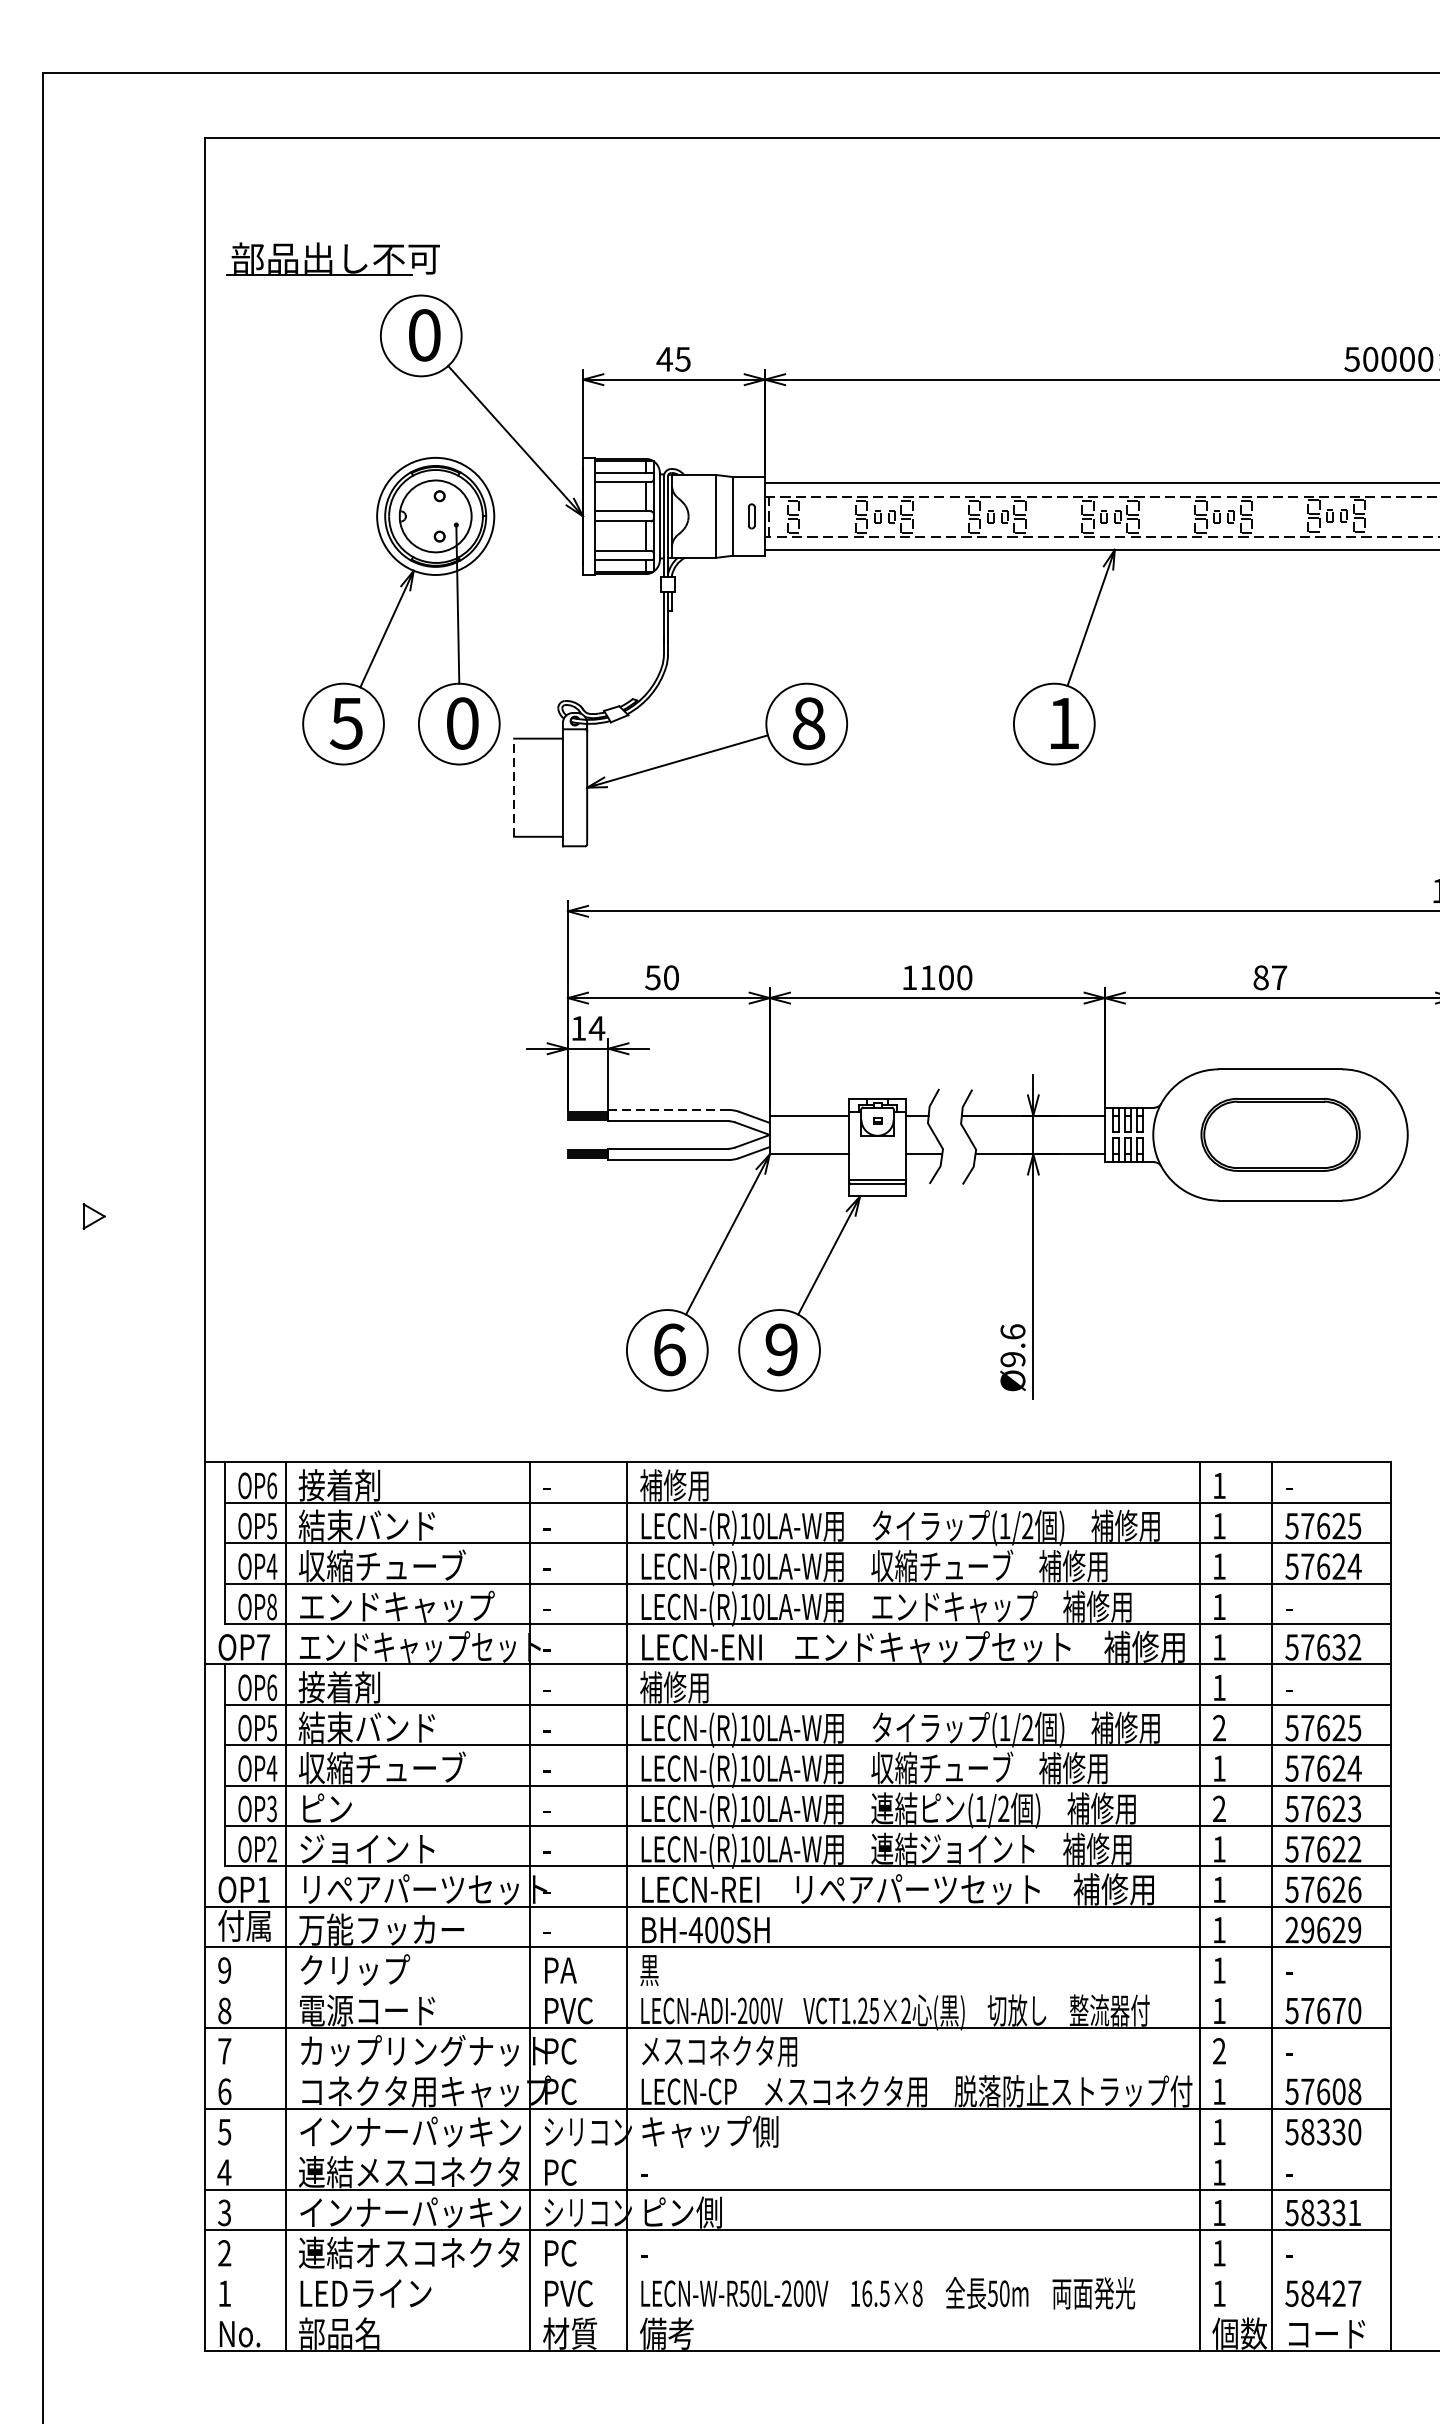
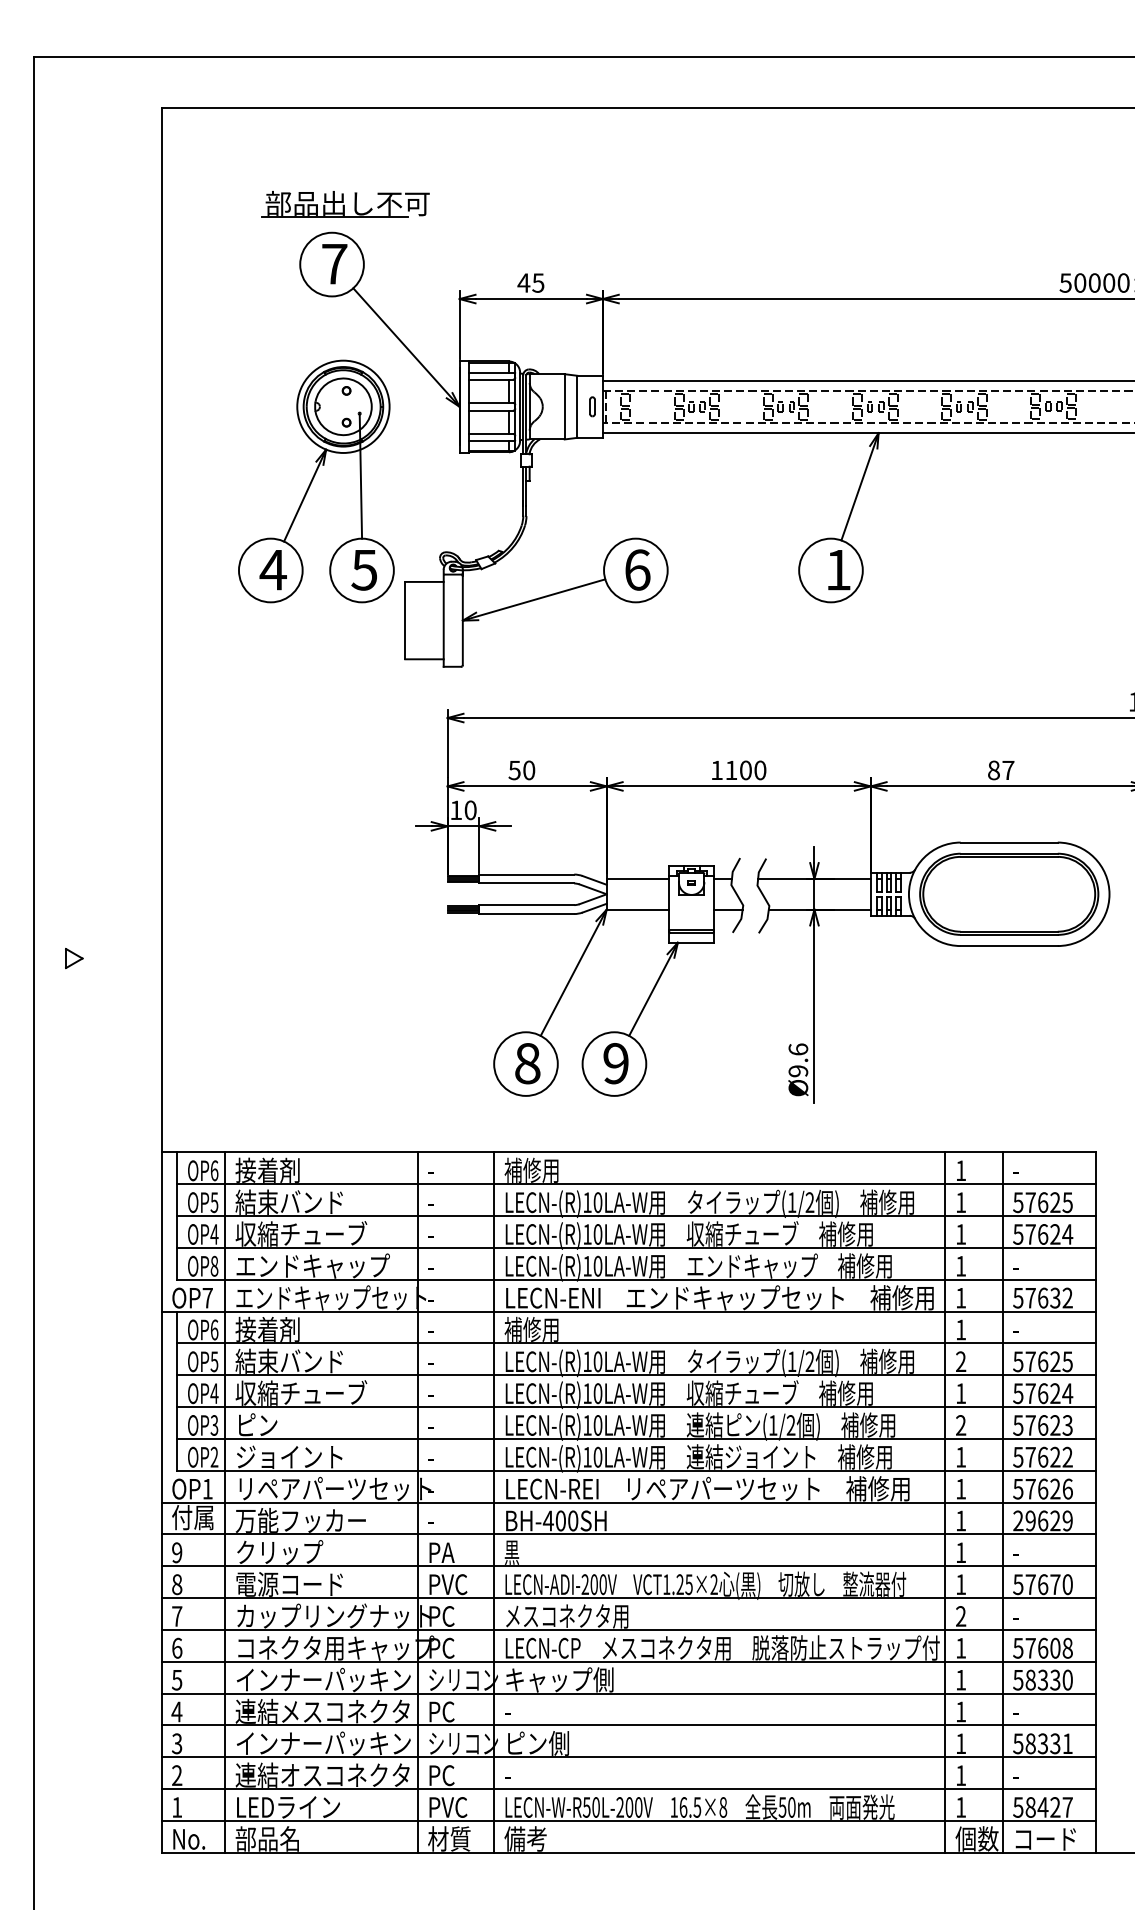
part: (332, 259) -> (345, 204), moved
text: (424, 334) -> (334, 263), 0 -> 7
text: (462, 722) -> (364, 569), 0 -> 5
text: (808, 722) -> (637, 569), 8 -> 6
text: (345, 724) -> (272, 570), 5 -> 4
line: (514, 787) -> (405, 620), dashed -> solid
text: (596, 1028) -> (470, 810), 14 -> 10
line: (667, 1109) -> (526, 874), dashed -> solid
part: (1280, 1133) -> (1009, 893), size x1.43
text: (669, 1349) -> (527, 1063), 6 -> 8
line: (797, 1987) -> (628, 1566), added
line: (797, 2067) -> (628, 1629), added
line: (797, 2149) -> (628, 1693), added
line: (797, 2270) -> (628, 1789), added
line: (797, 2310) -> (628, 1820), added

